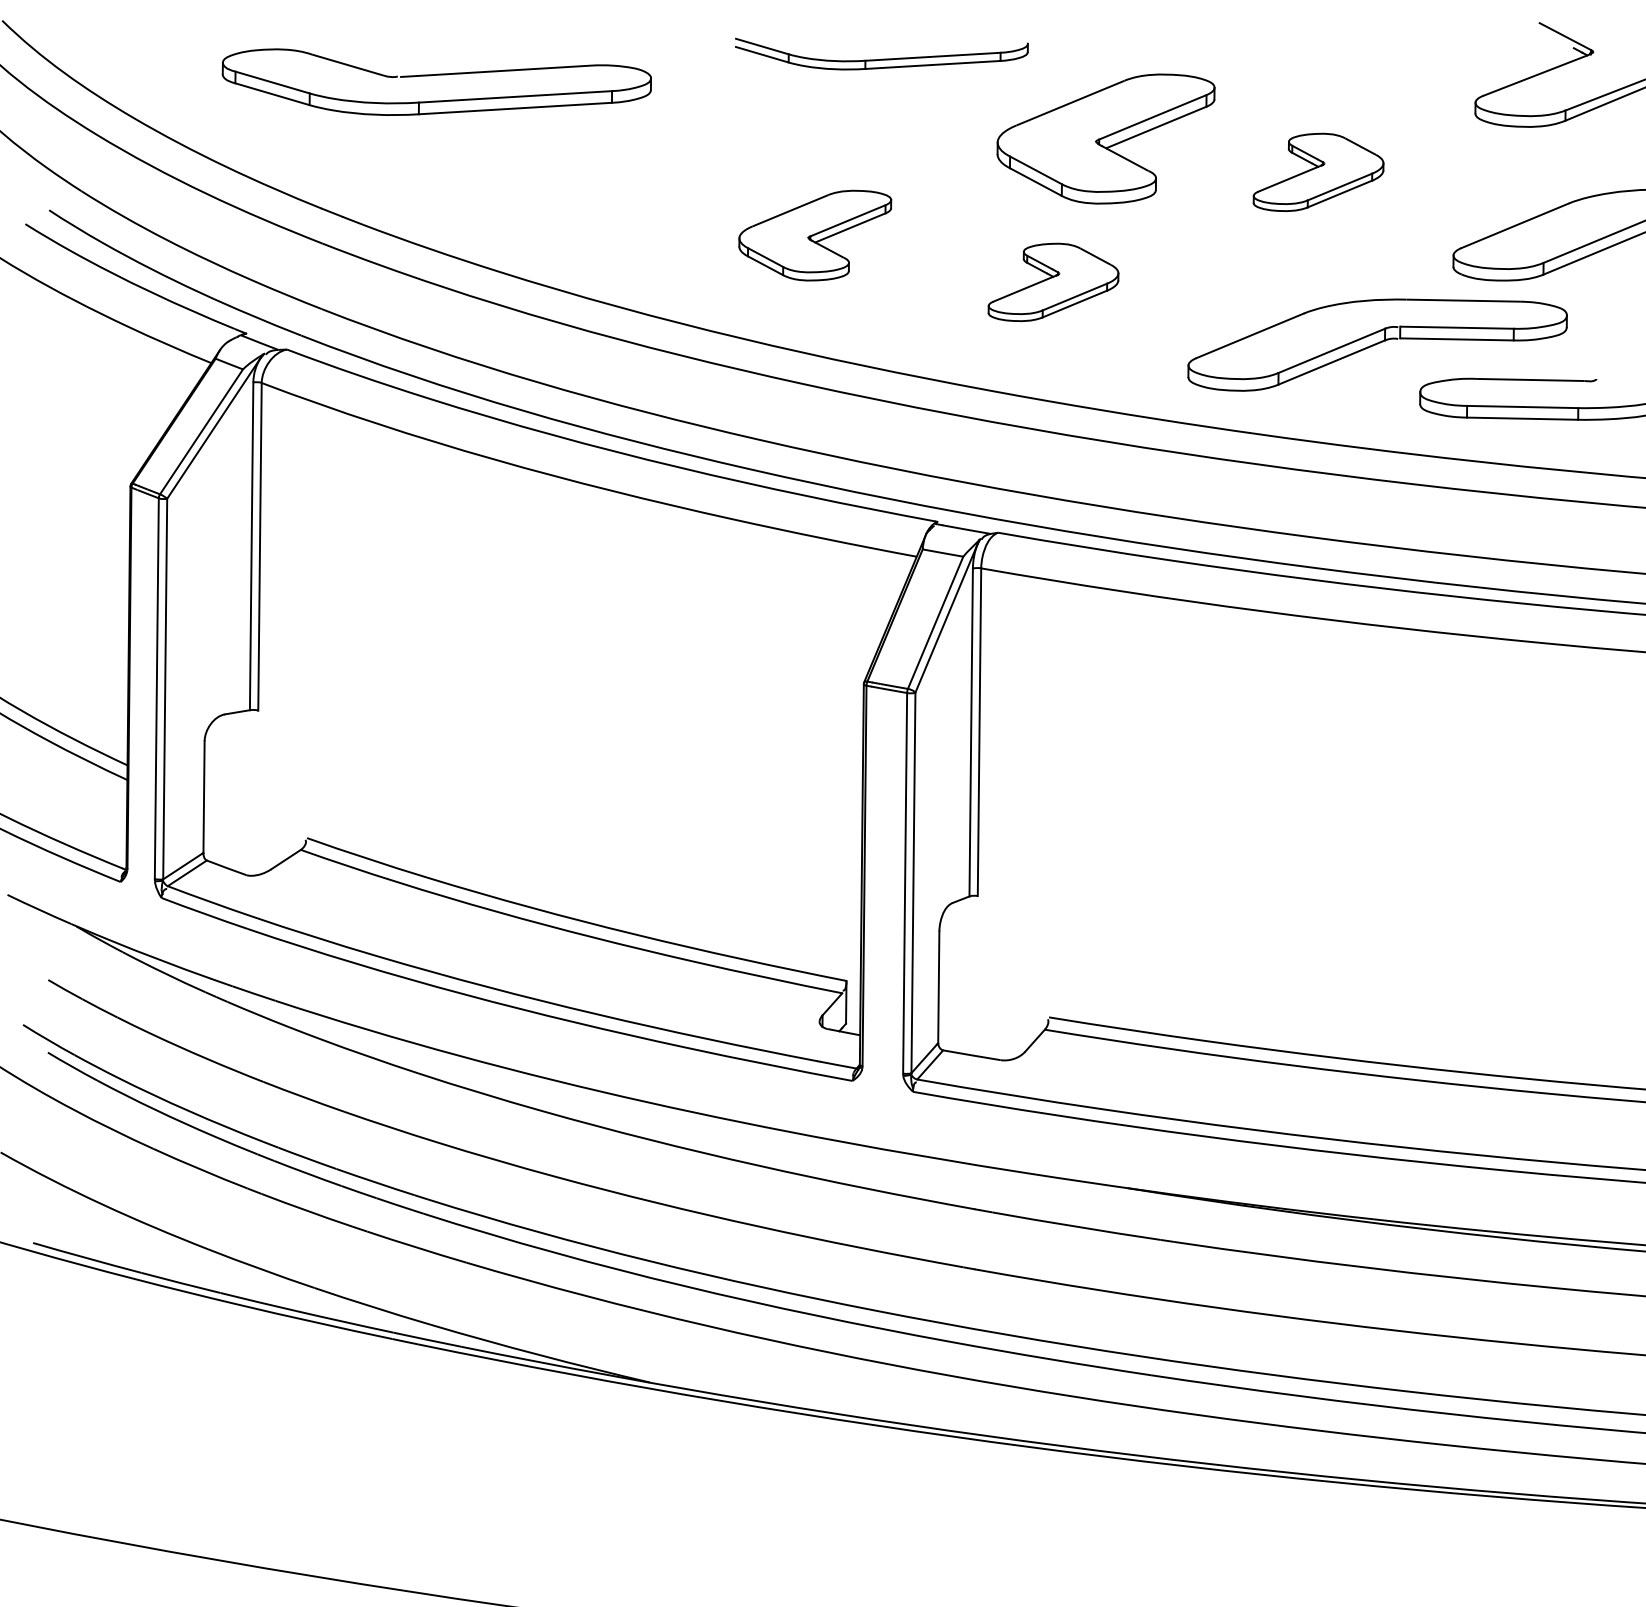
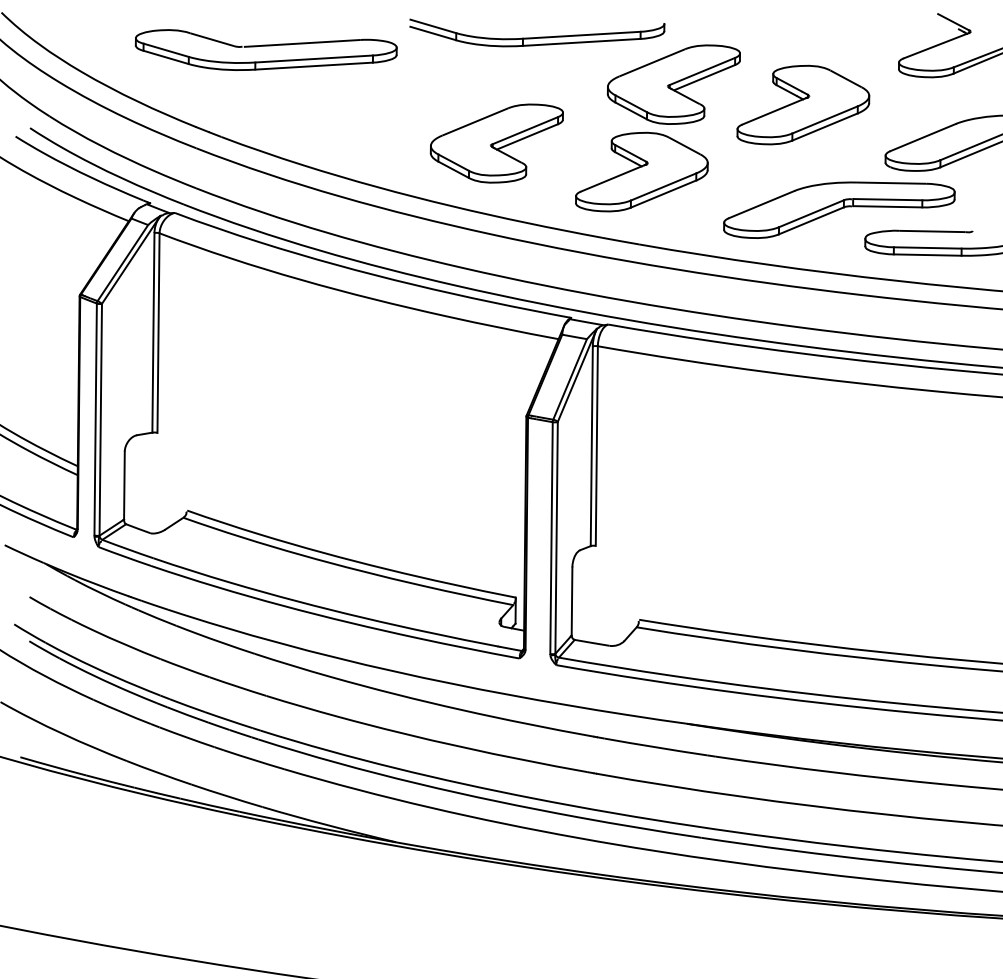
part: (882, 53) -> (537, 32), size x1.43
part: (1318, 171) -> (803, 104), size x1.67
part: (814, 235) -> (496, 143), size x1.43
part: (1052, 281) -> (641, 171), size x1.67

